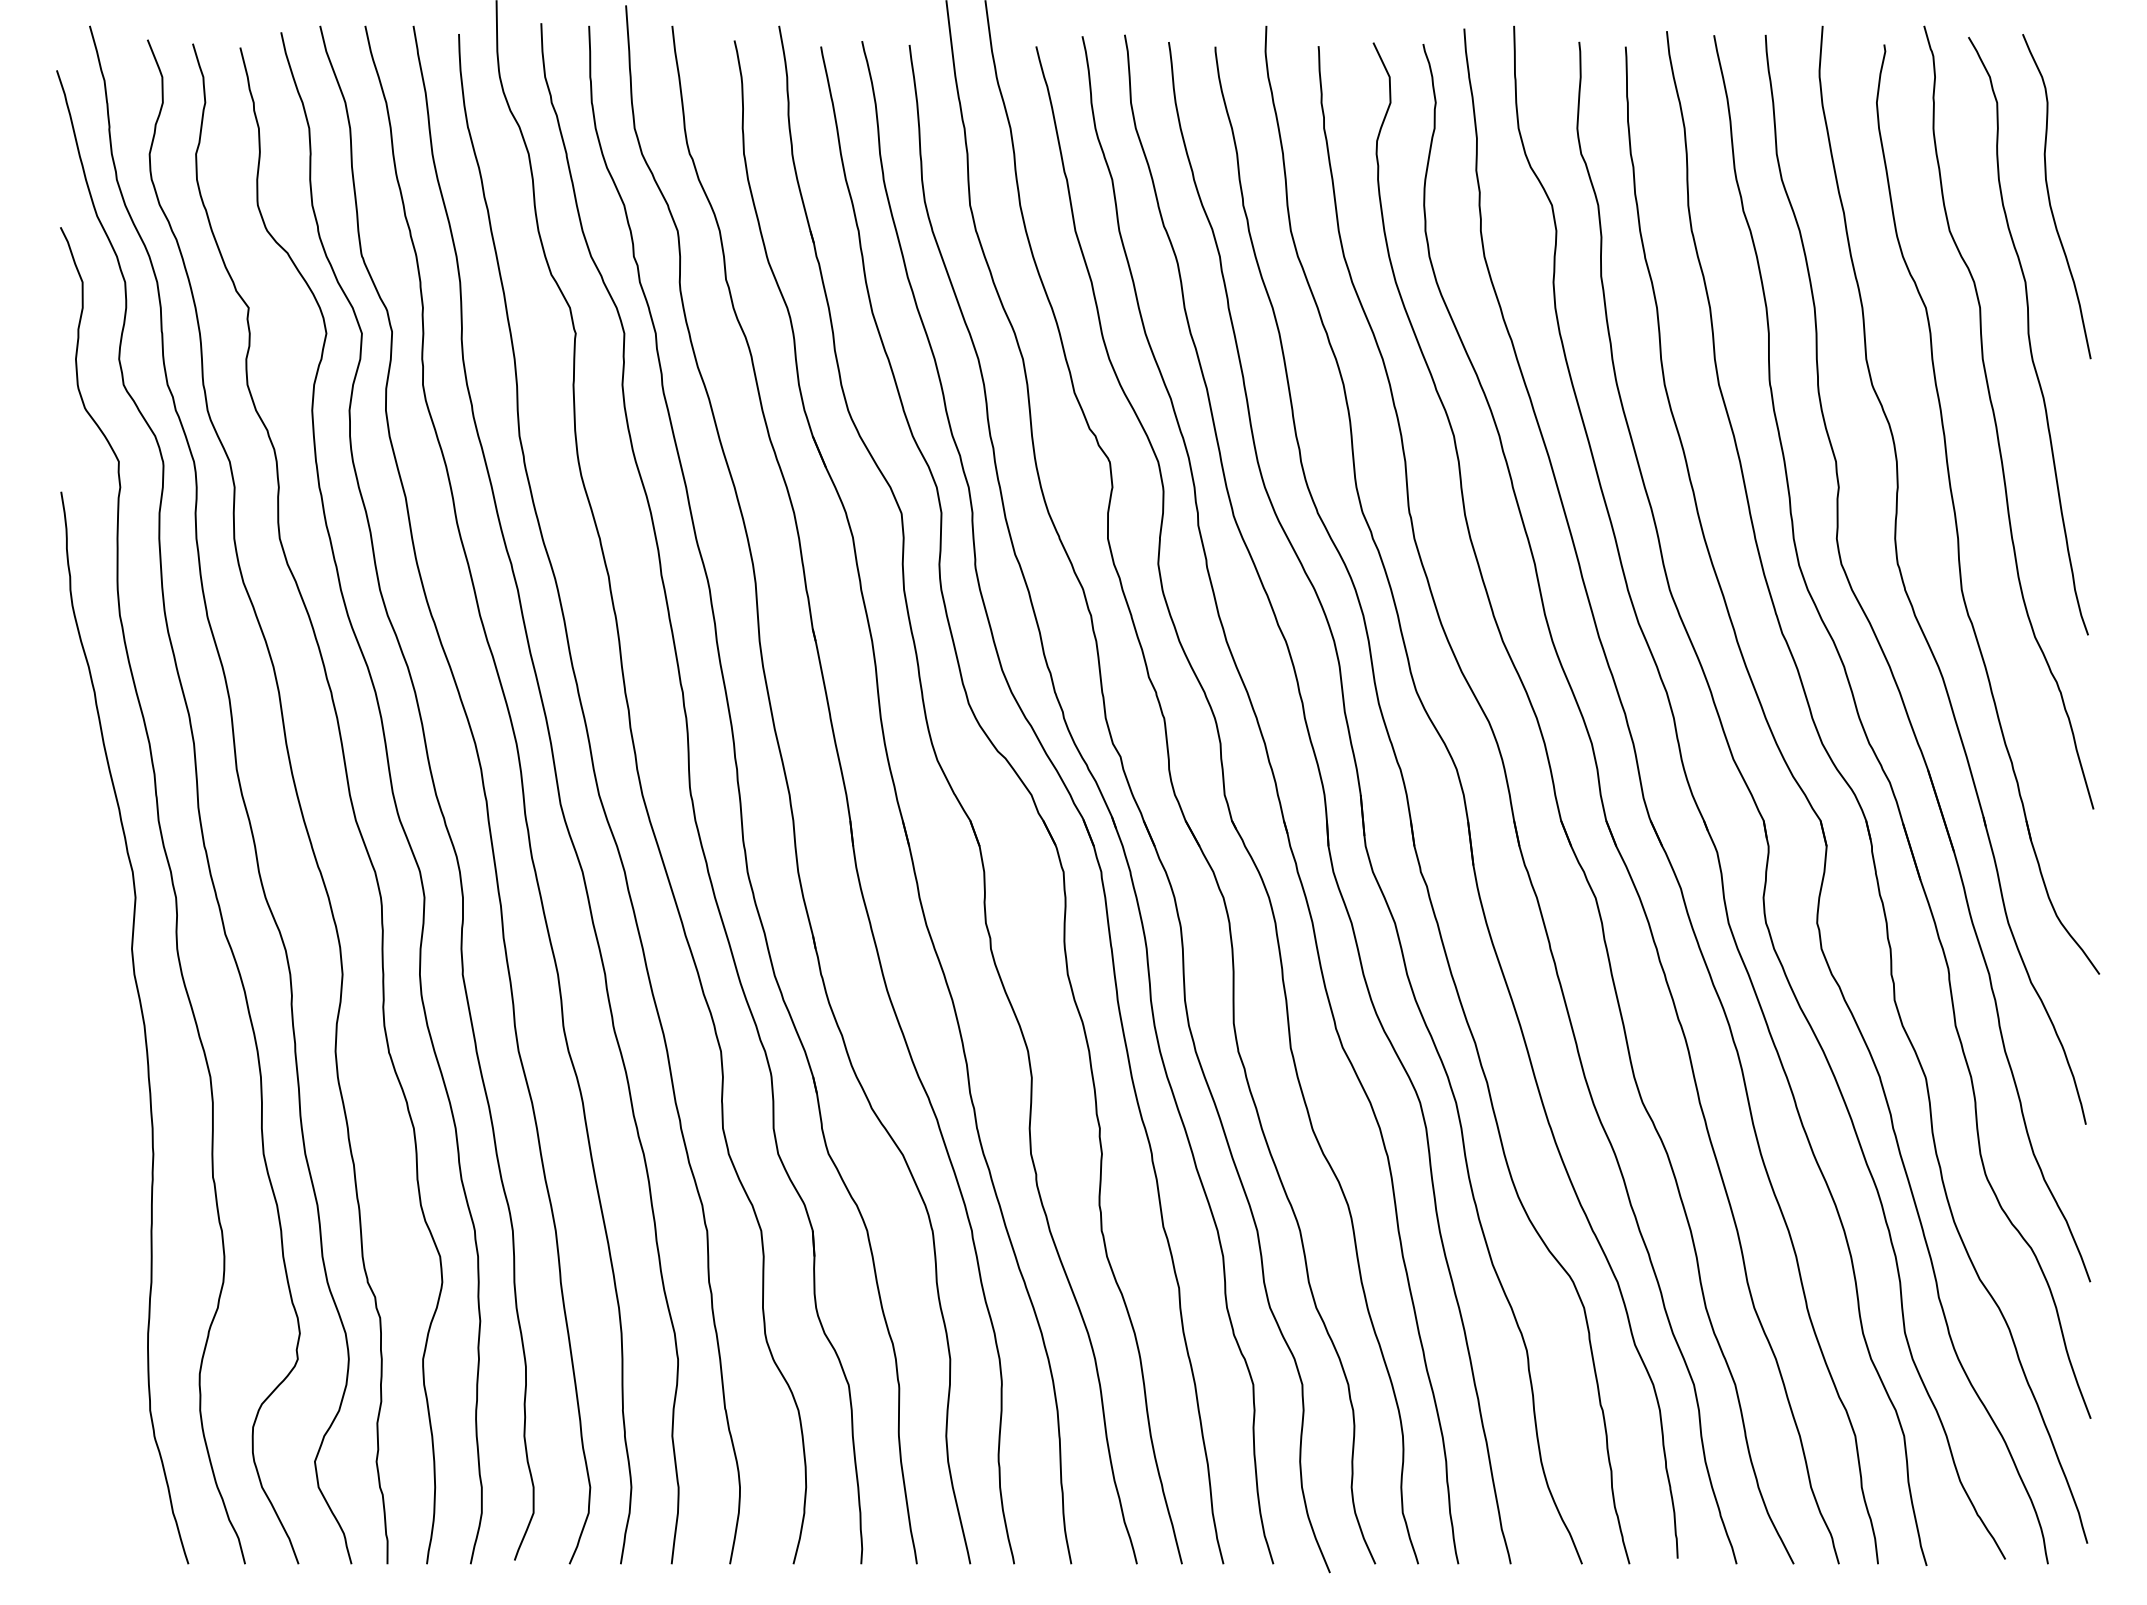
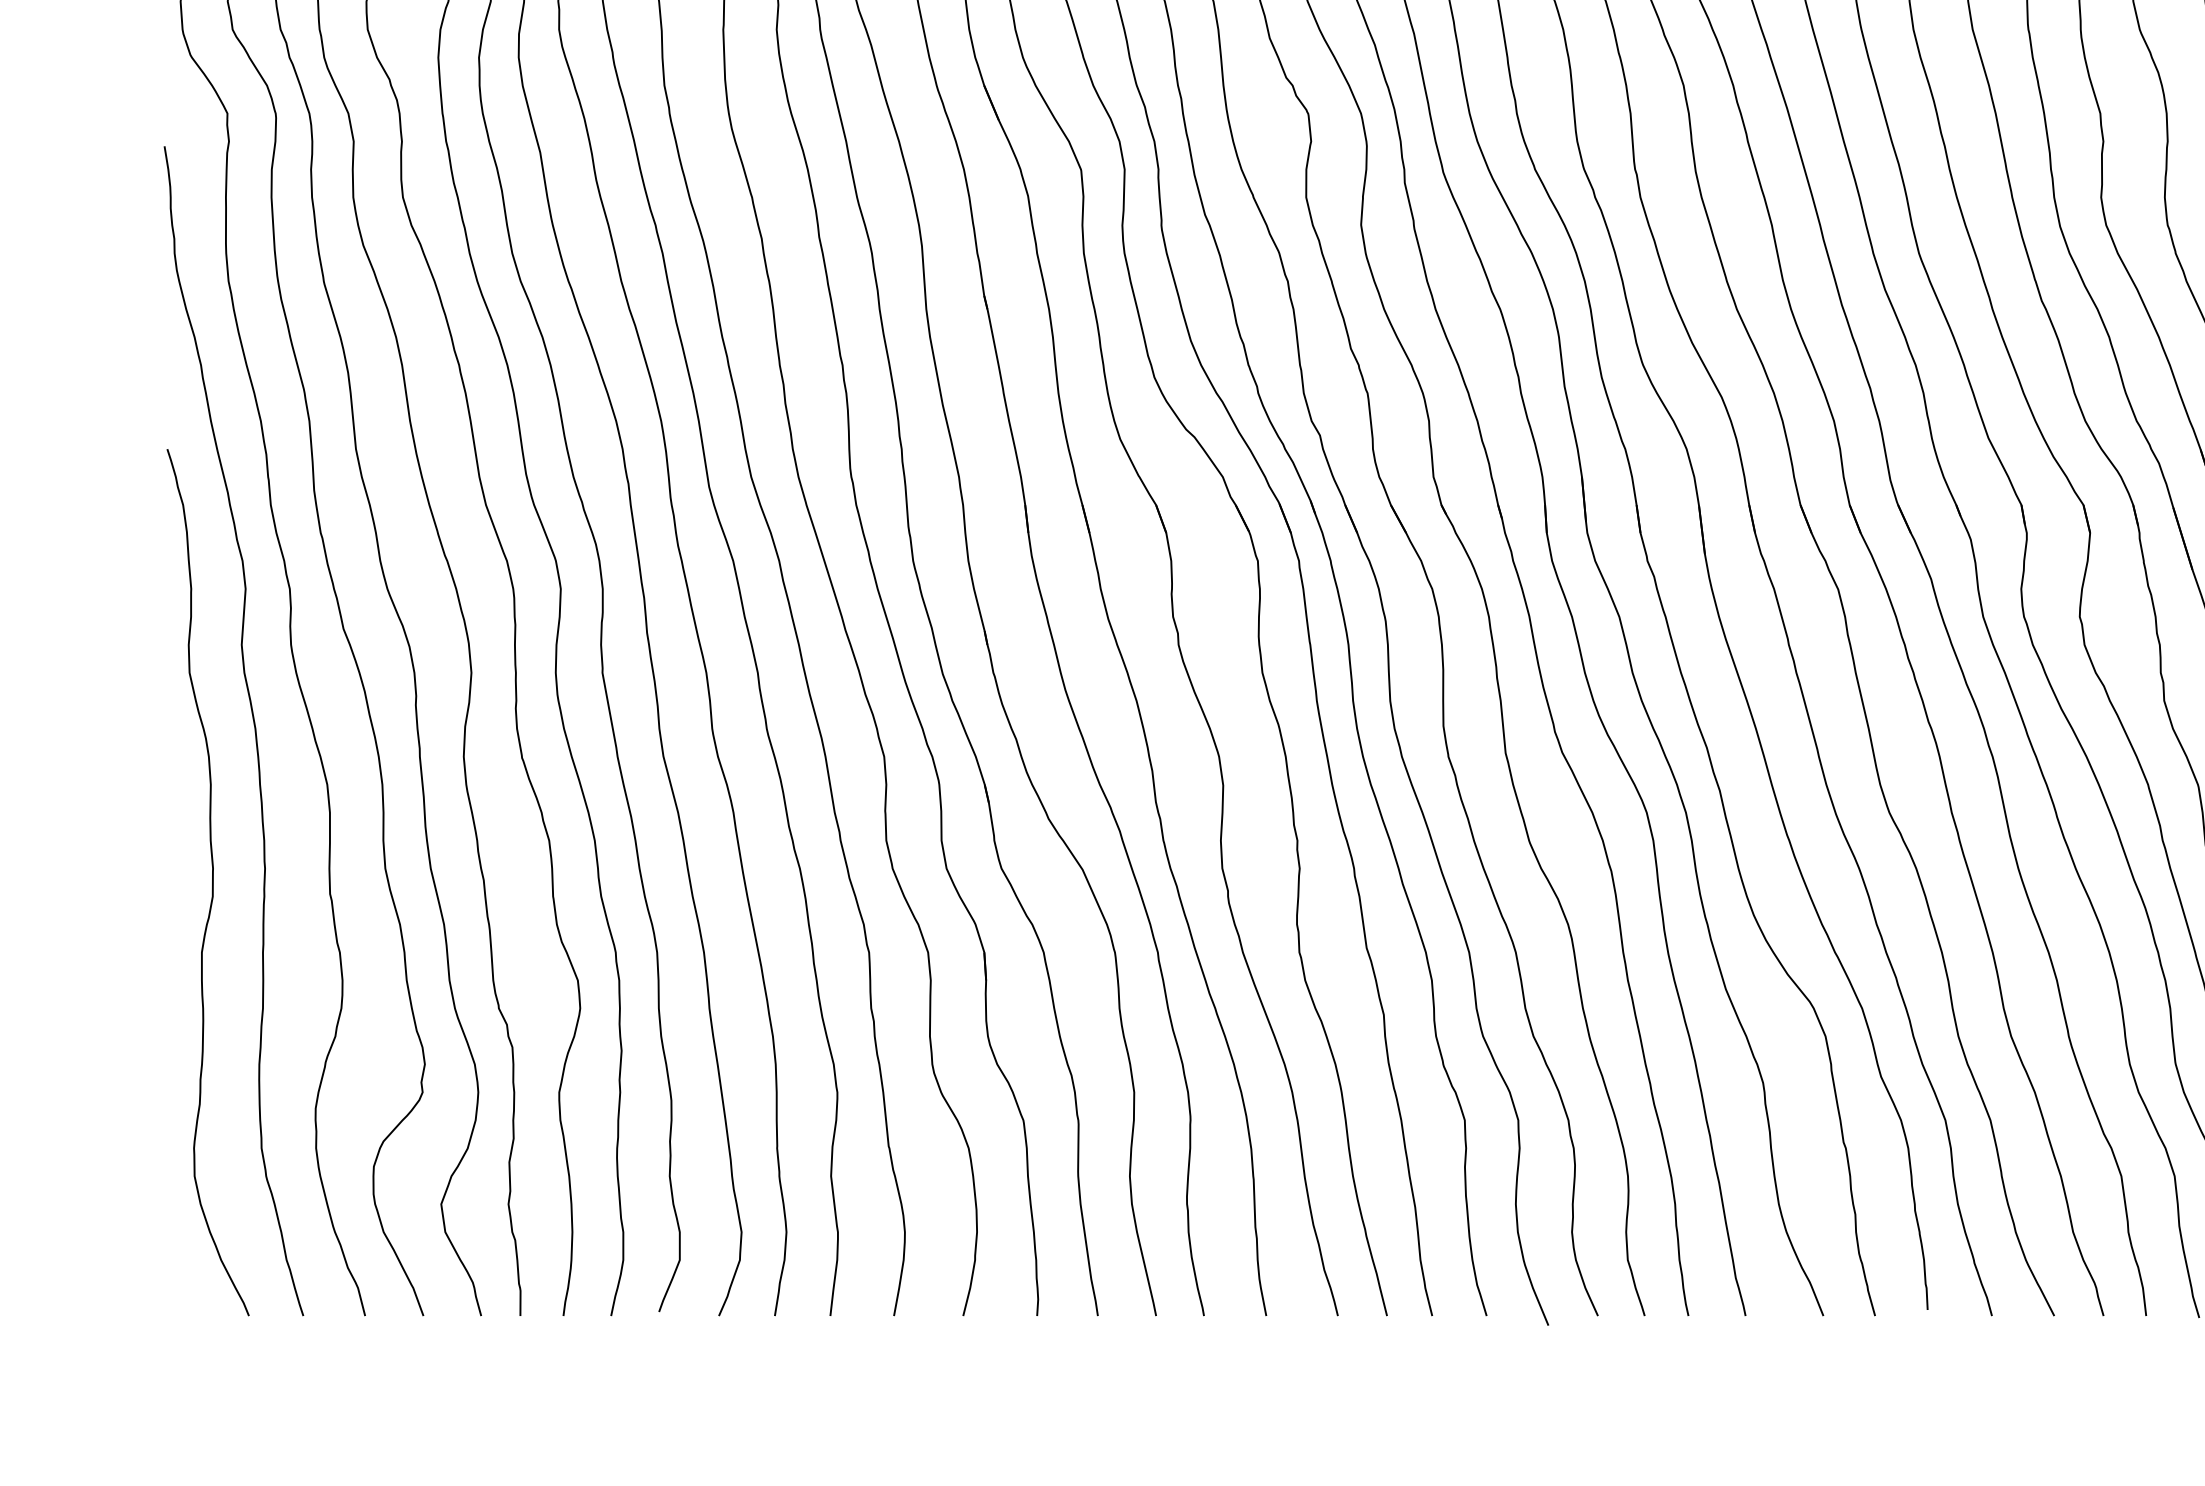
curve: (104, 1166) -> (211, 882), added

